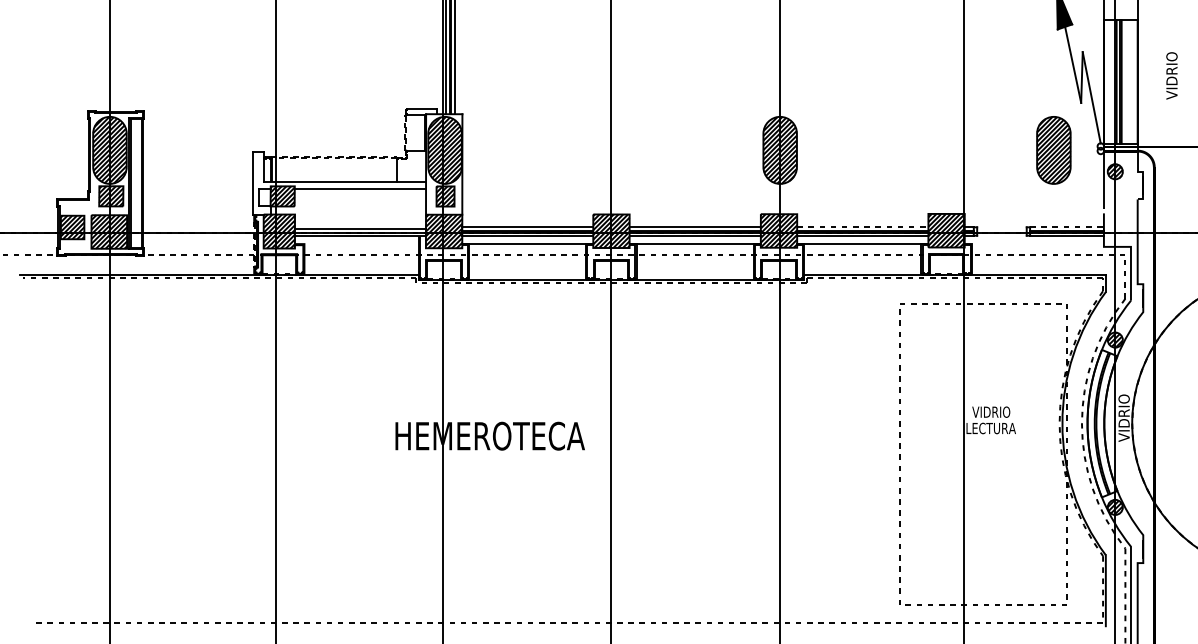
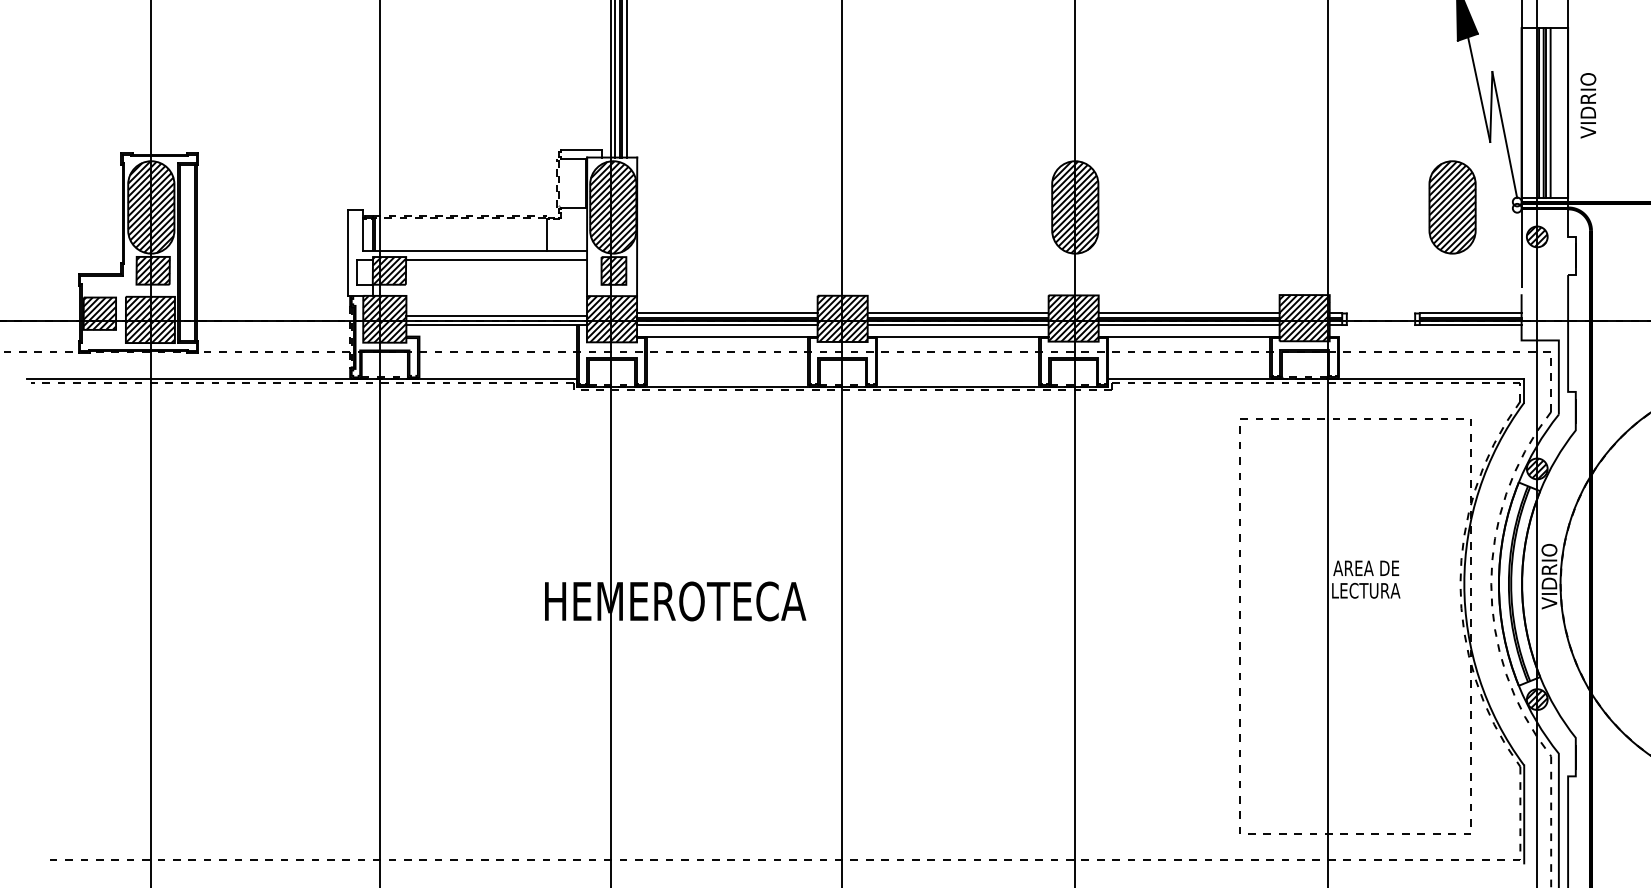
text: (1172, 75) -> (1588, 105), moved
line: (1124, 82) -> (1550, 113), added
line: (863, 227) -> (1189, 313), dashed -> solid
line: (1066, 227) -> (1470, 313), dashed -> solid
text: (991, 412) -> (1366, 568), VIDRIO -> AREA DE

